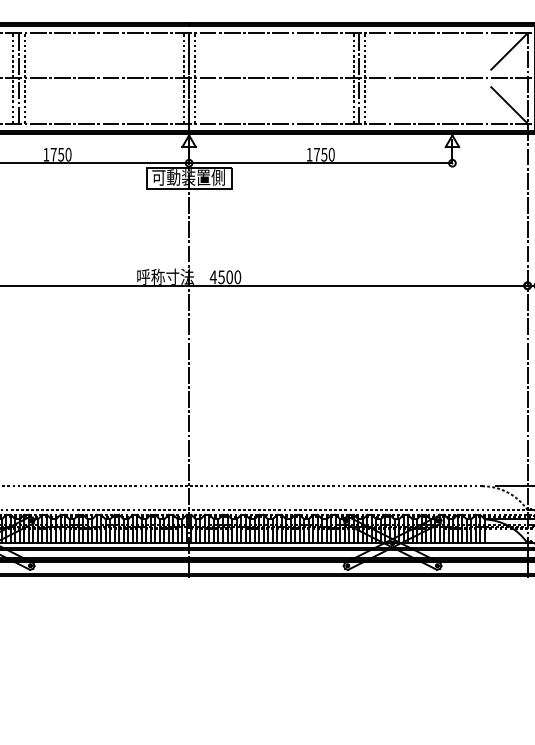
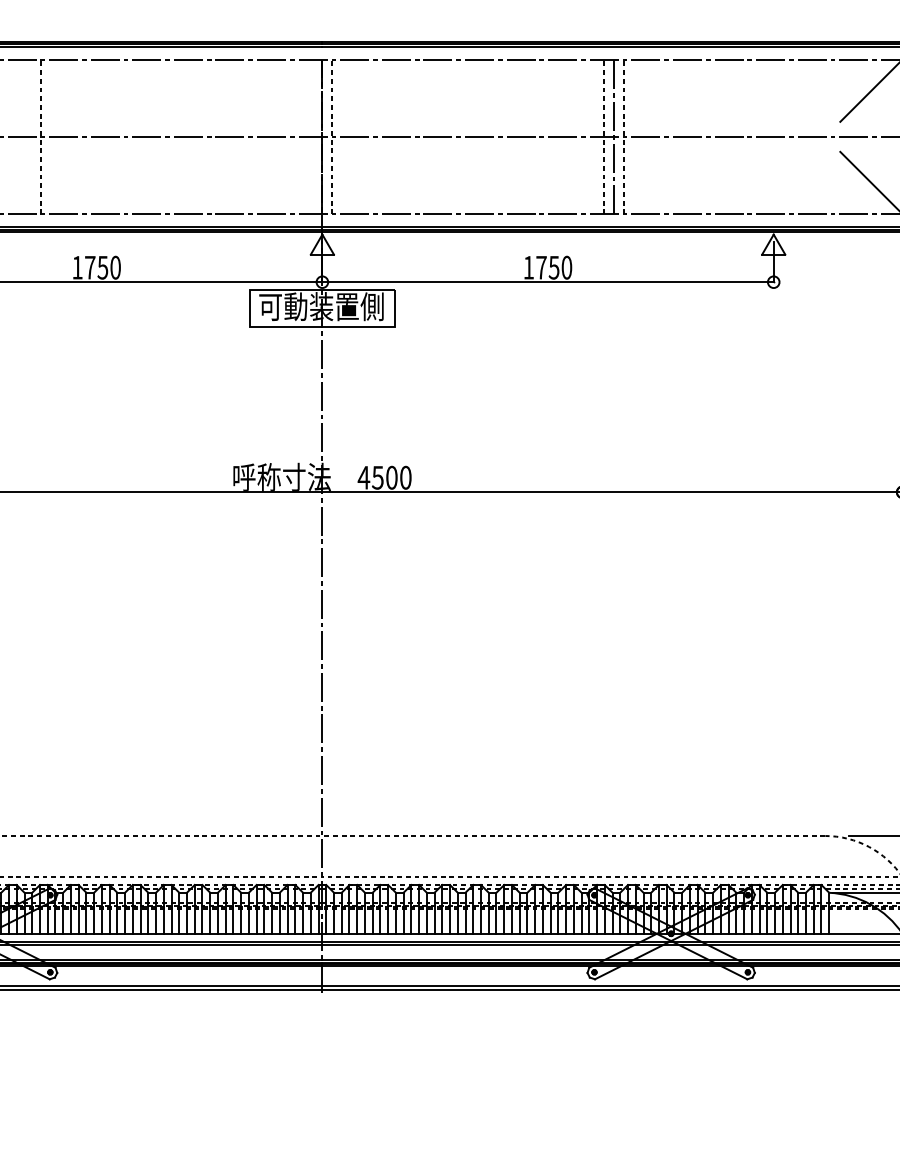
line: (13, 78) -> (21, 136), removed
line: (19, 78) -> (31, 136), removed
line: (183, 78) -> (312, 136), removed

